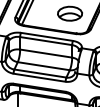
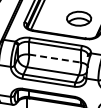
line: (46, 53) -> (55, 58), solid -> dashed

